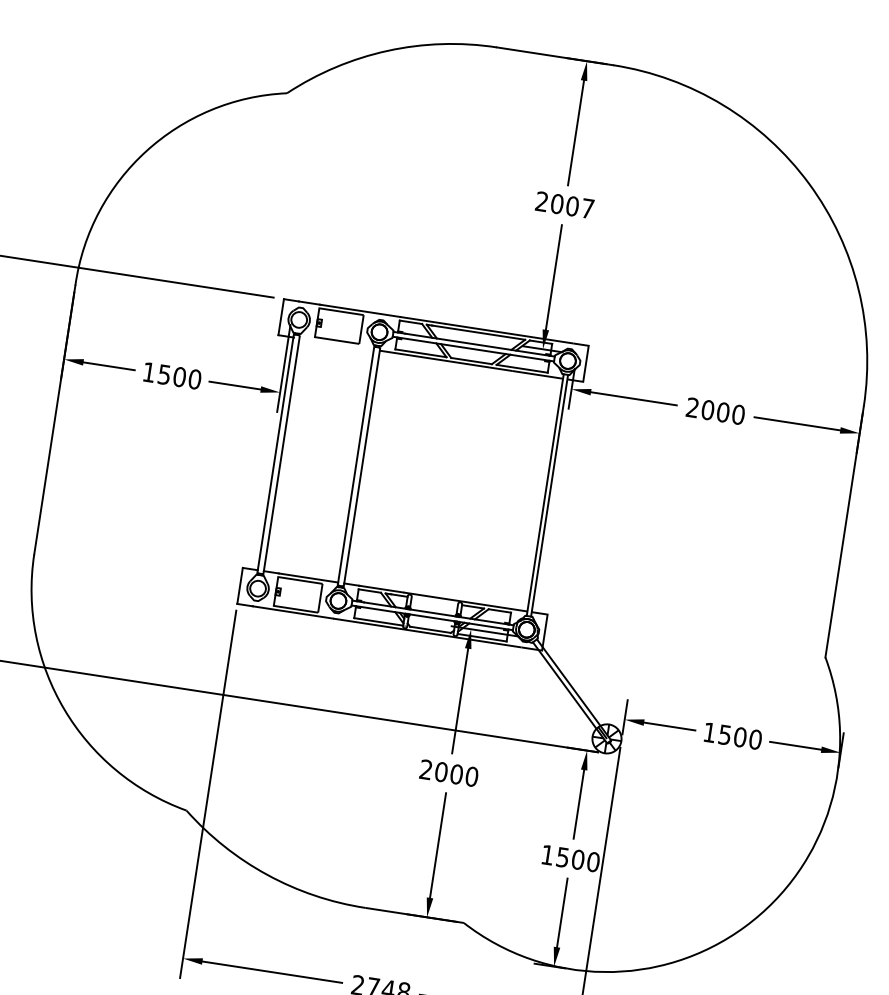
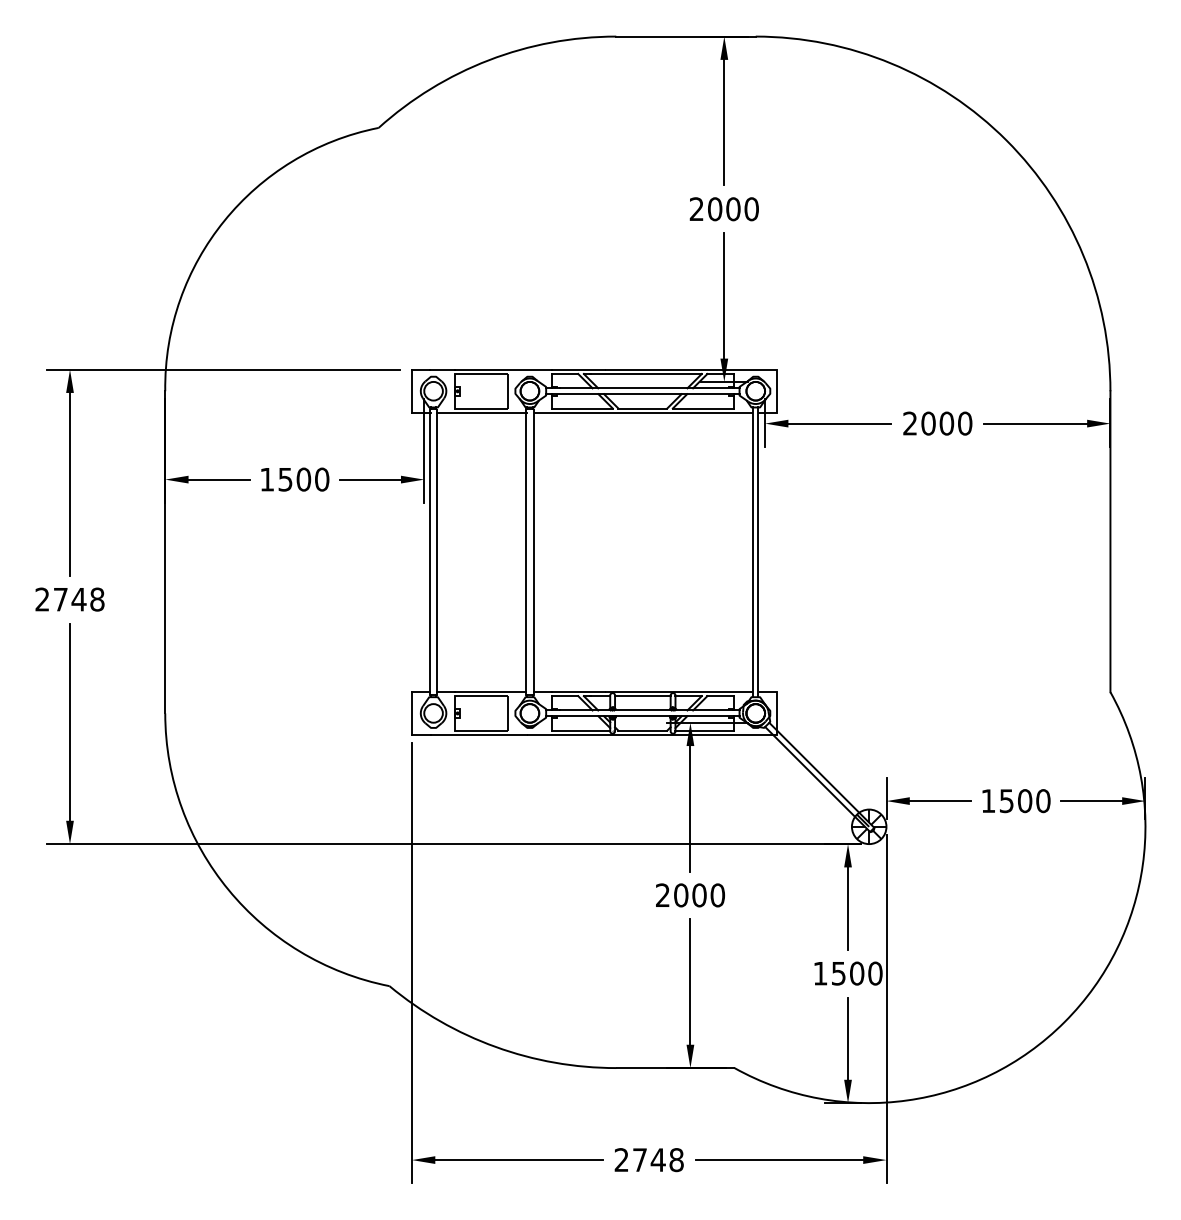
text: (587, 208) -> (751, 209), 2007 -> 2000
line: (336, 343) -> (481, 412), added
line: (434, 601) -> (642, 696), added

